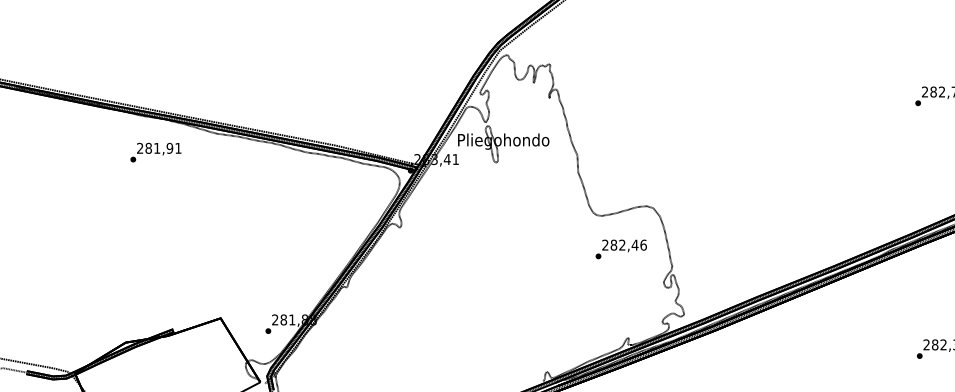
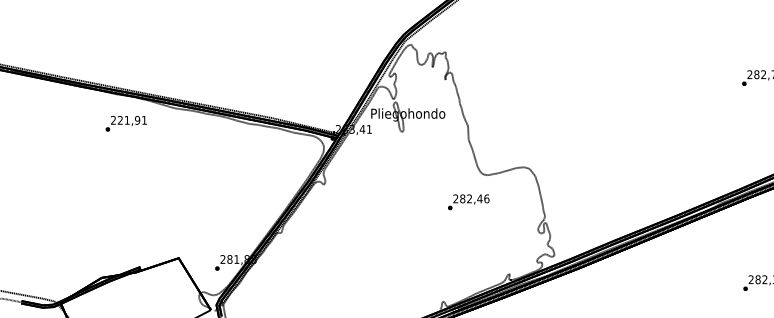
text: (148, 148) -> (120, 120), 281,91 -> 221,91
text: (620, 249) -> (468, 202), moved

